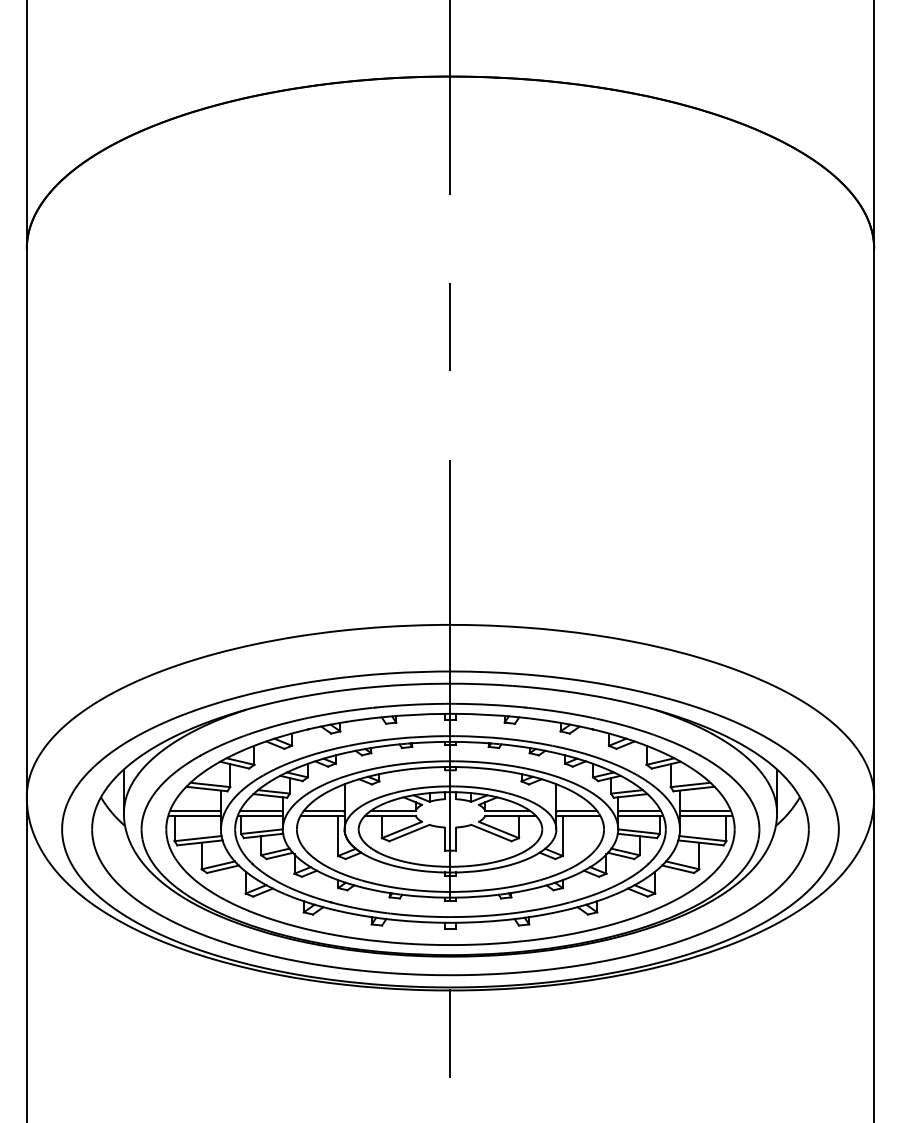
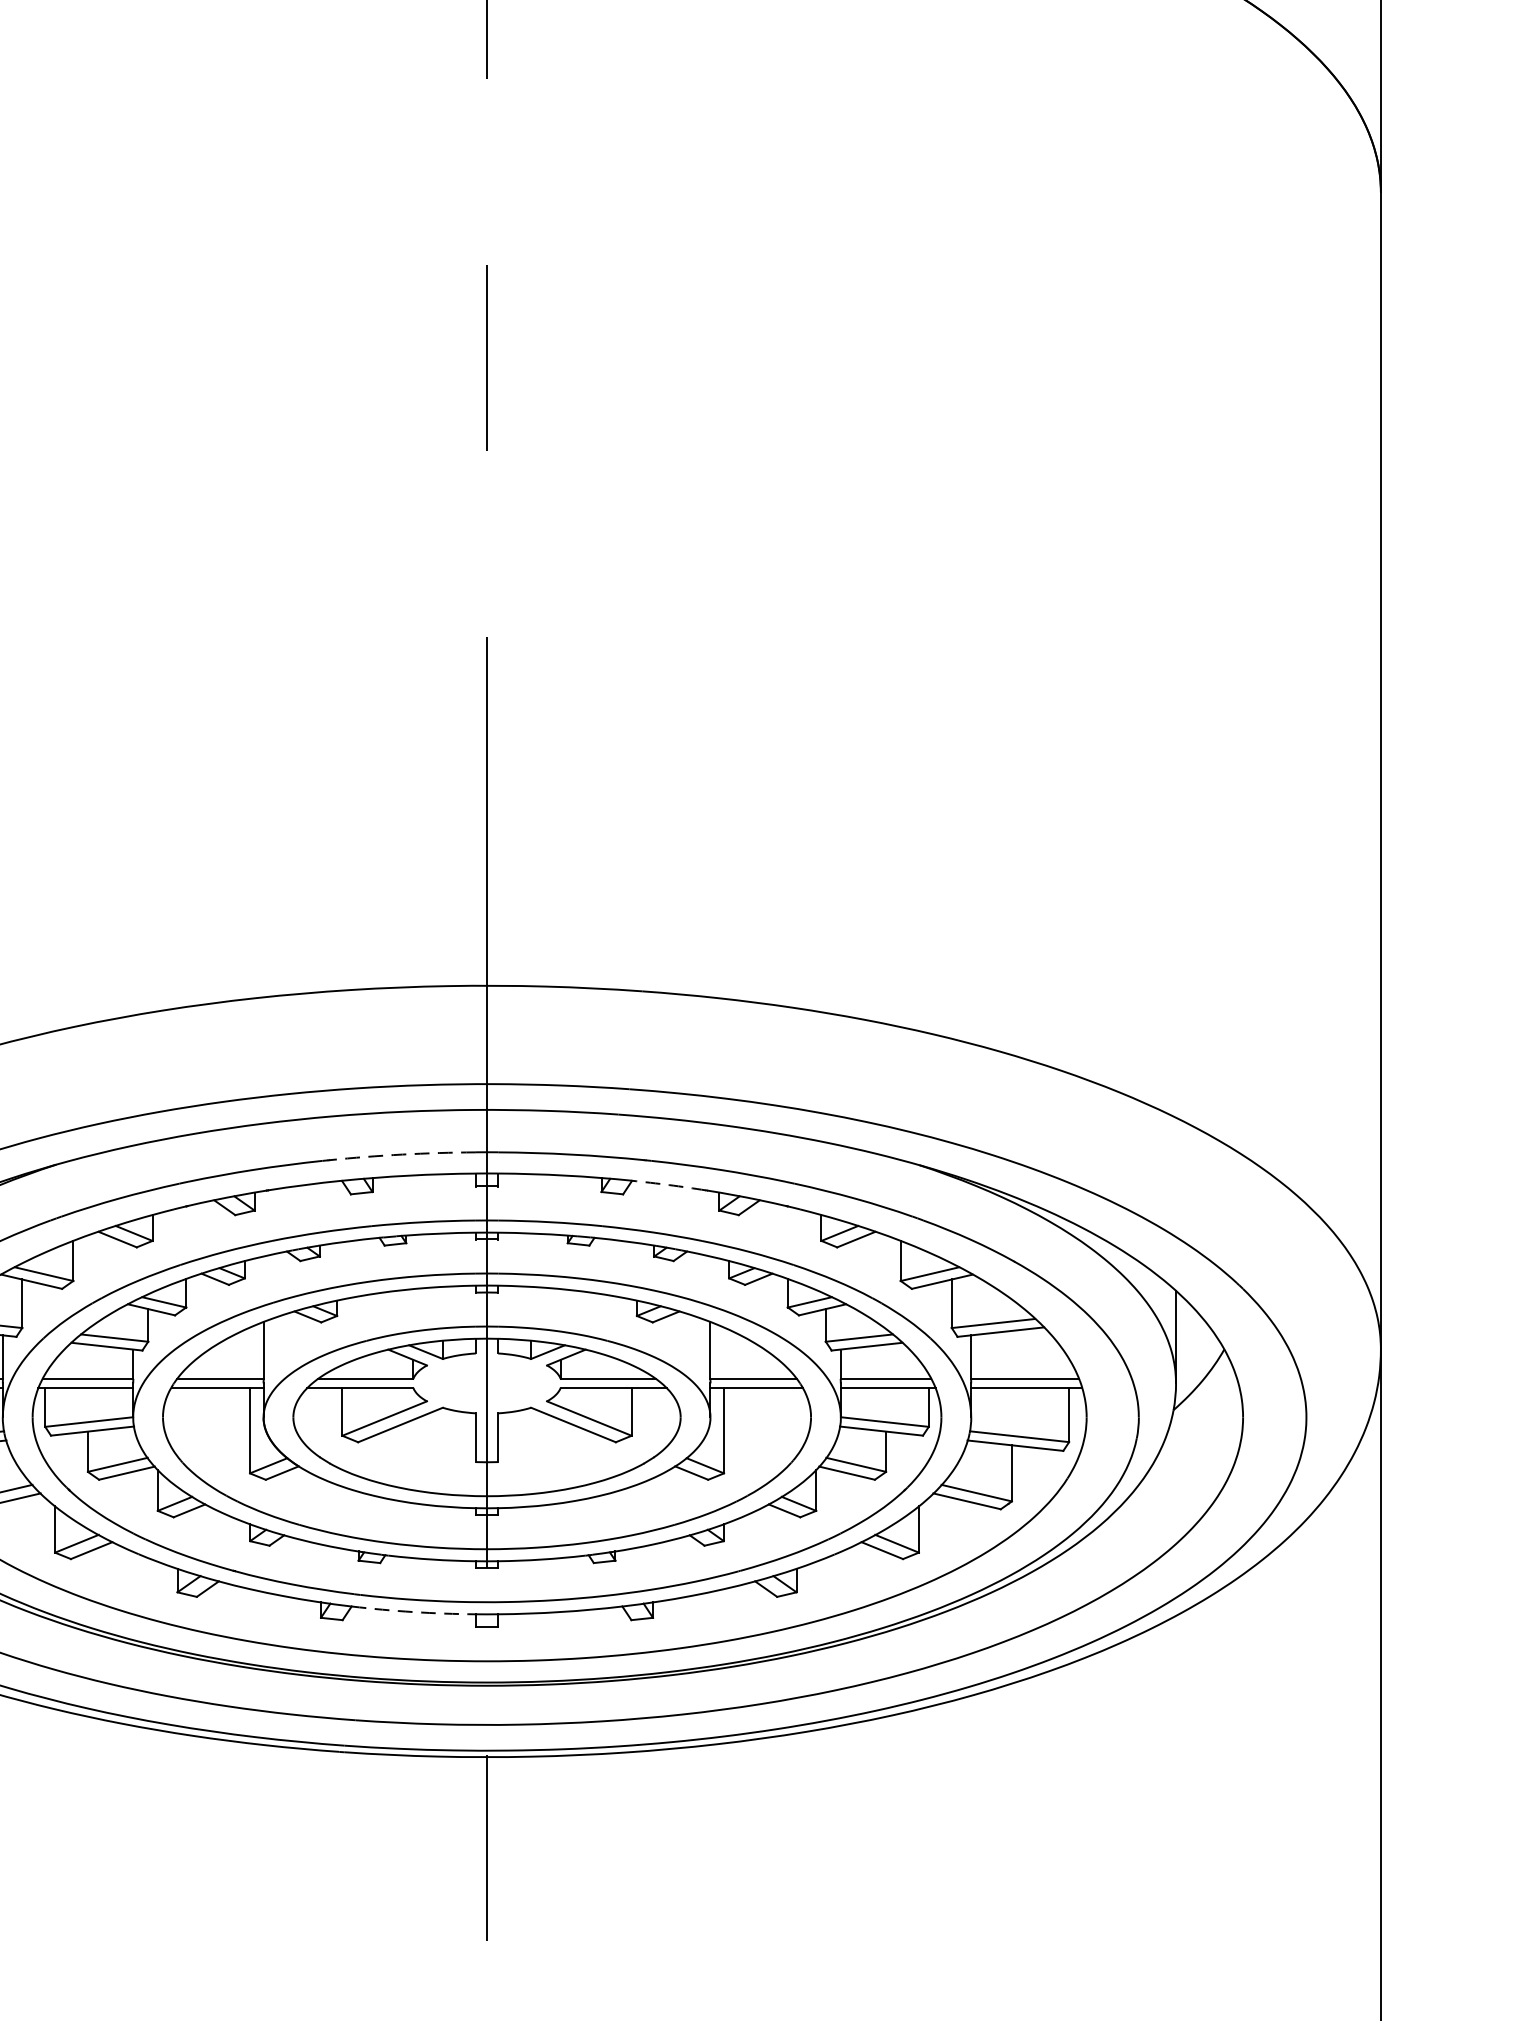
arc: (410, 704) -> (402, 1153), solid -> dashed
arc: (536, 719) -> (668, 1185), solid -> dashed
arc: (415, 921) -> (413, 1611), solid -> dashed

